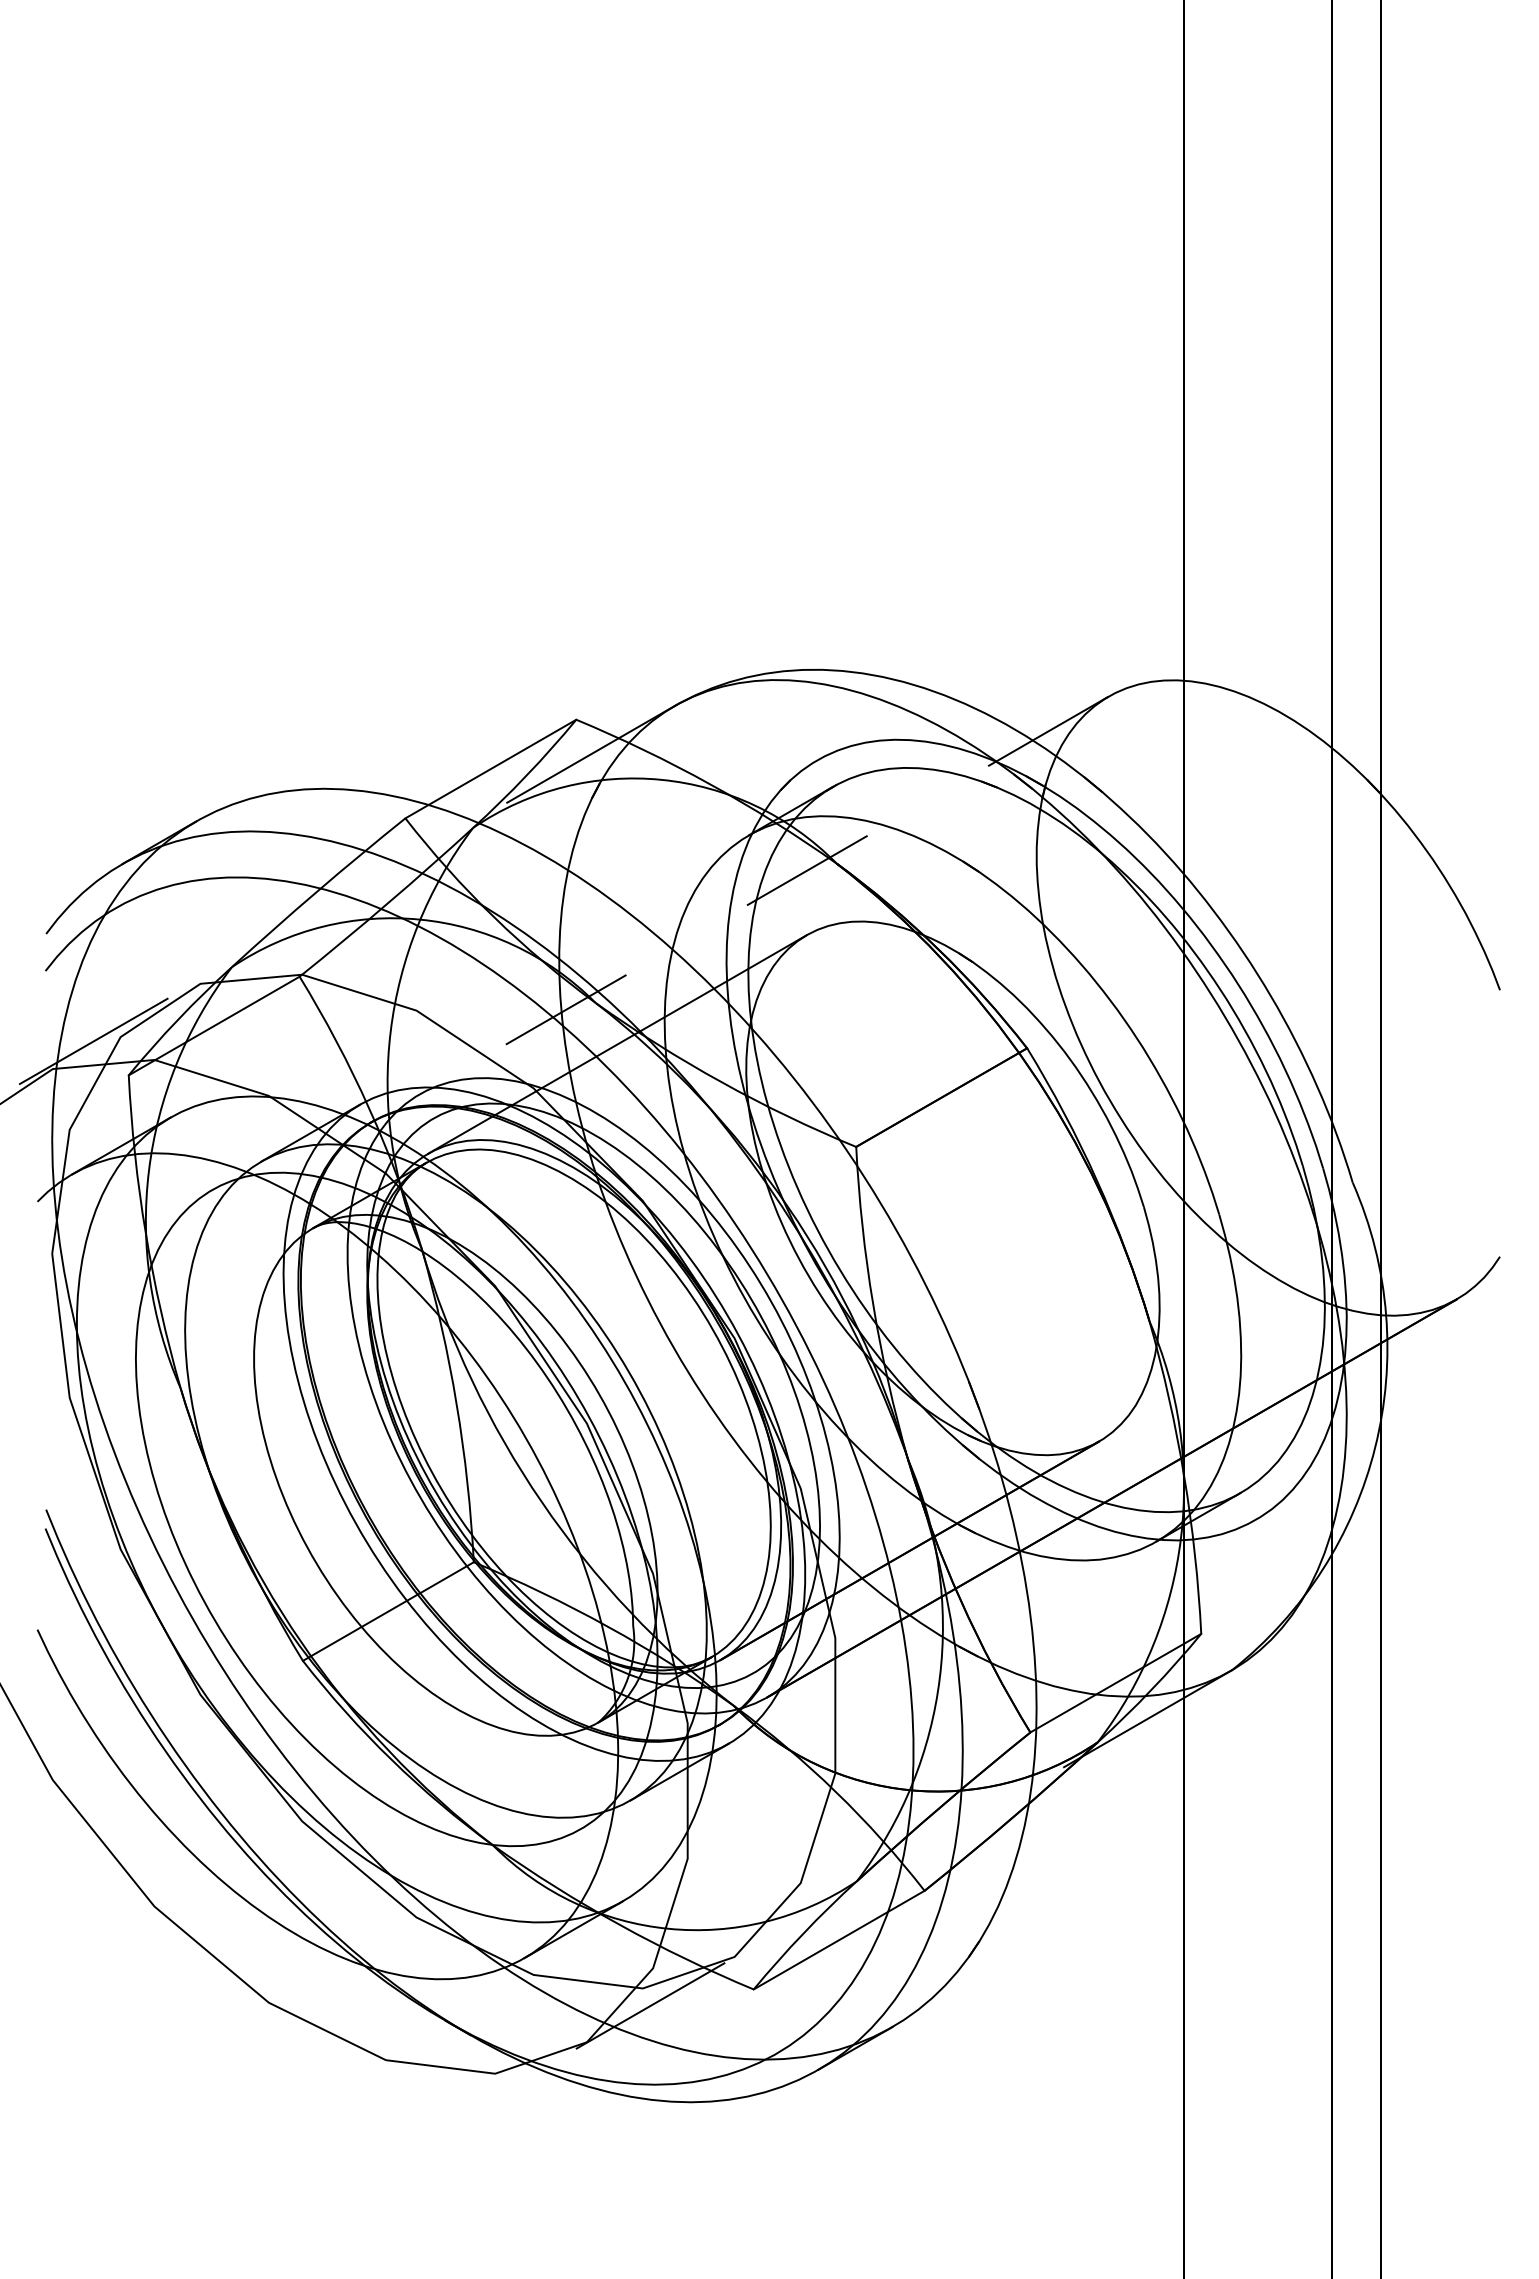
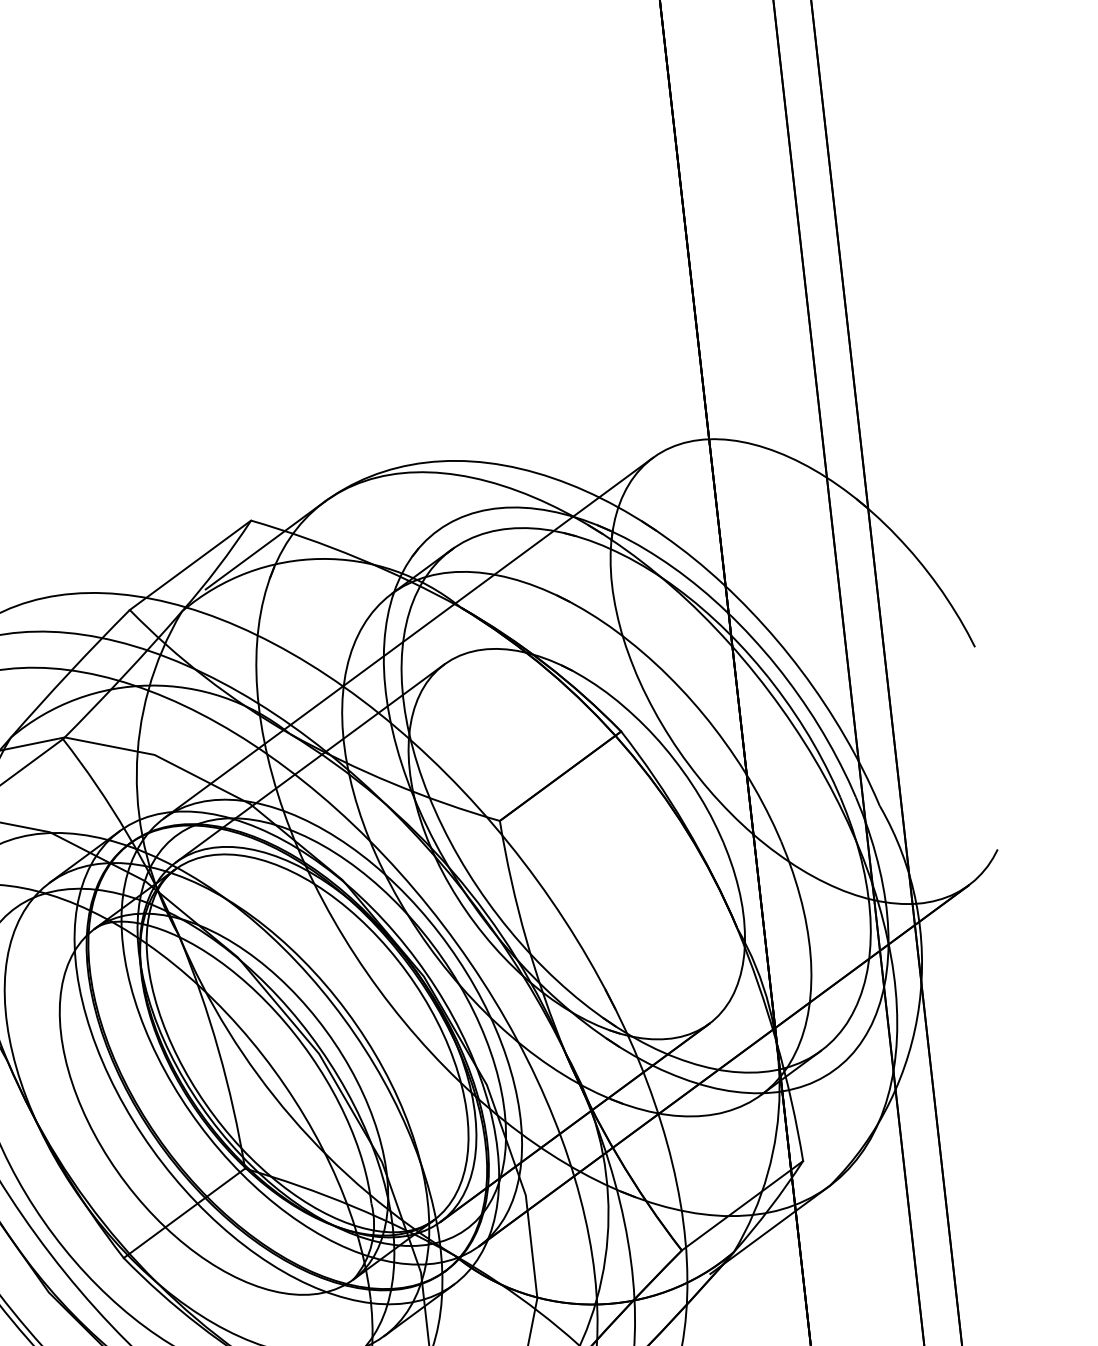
line: (764, 895) -> (408, 637), dashed -> solid

